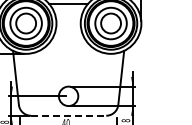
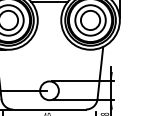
line: (68, 115) -> (49, 109), dashed -> solid

